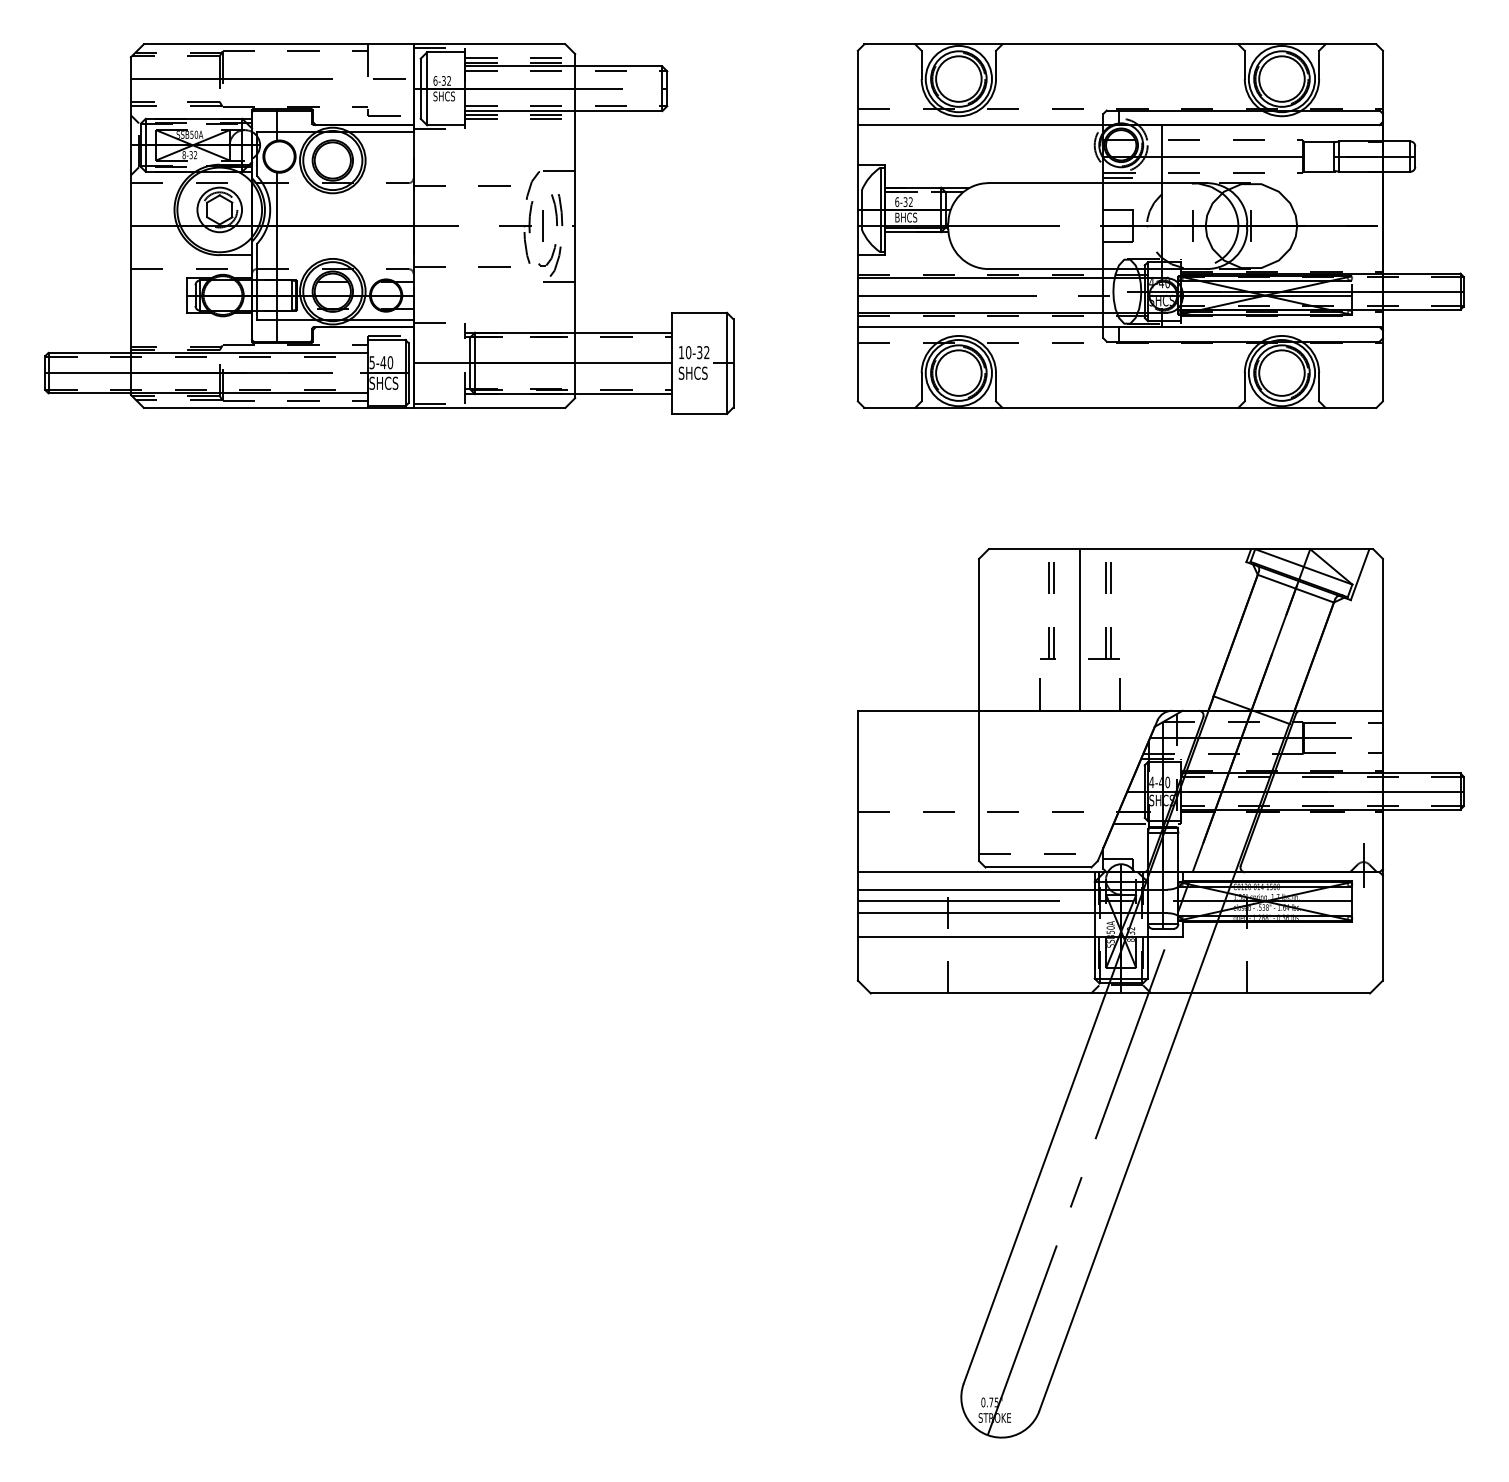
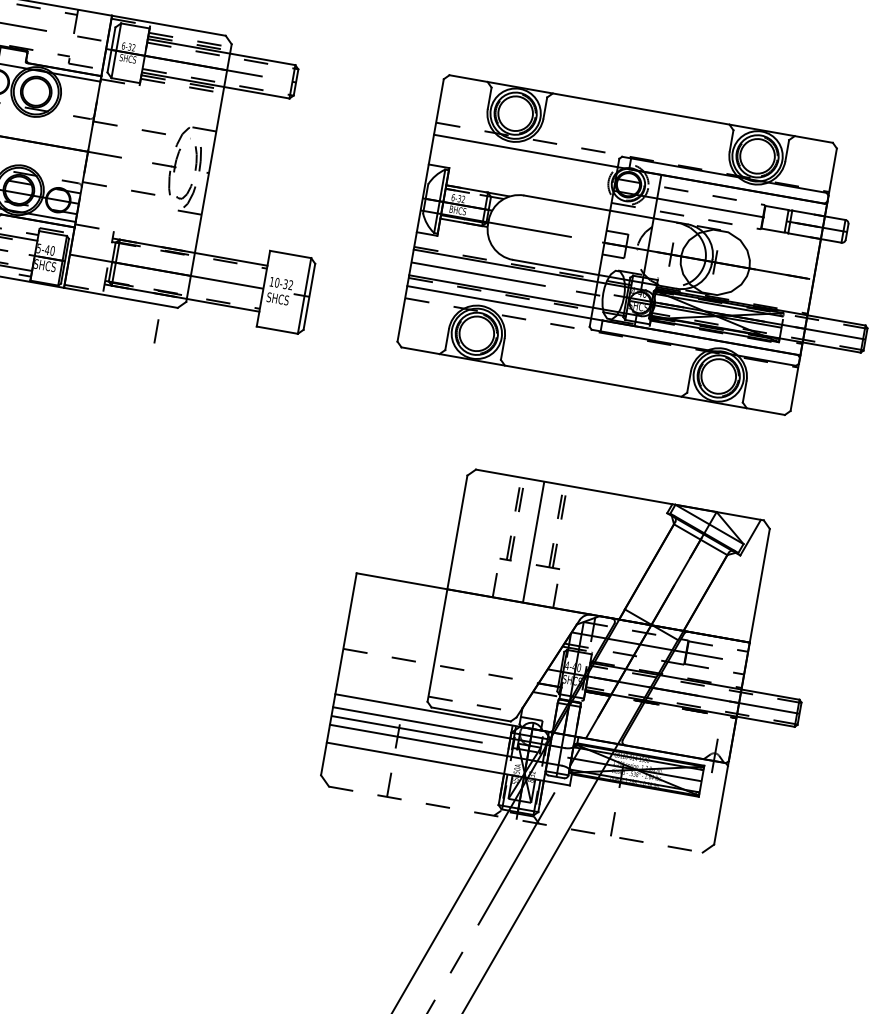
line: (1117, 178) -> (621, 209), removed
line: (542, 225) -> (155, 330), moved
line: (1120, 993) -> (515, 819), solid -> dashed

